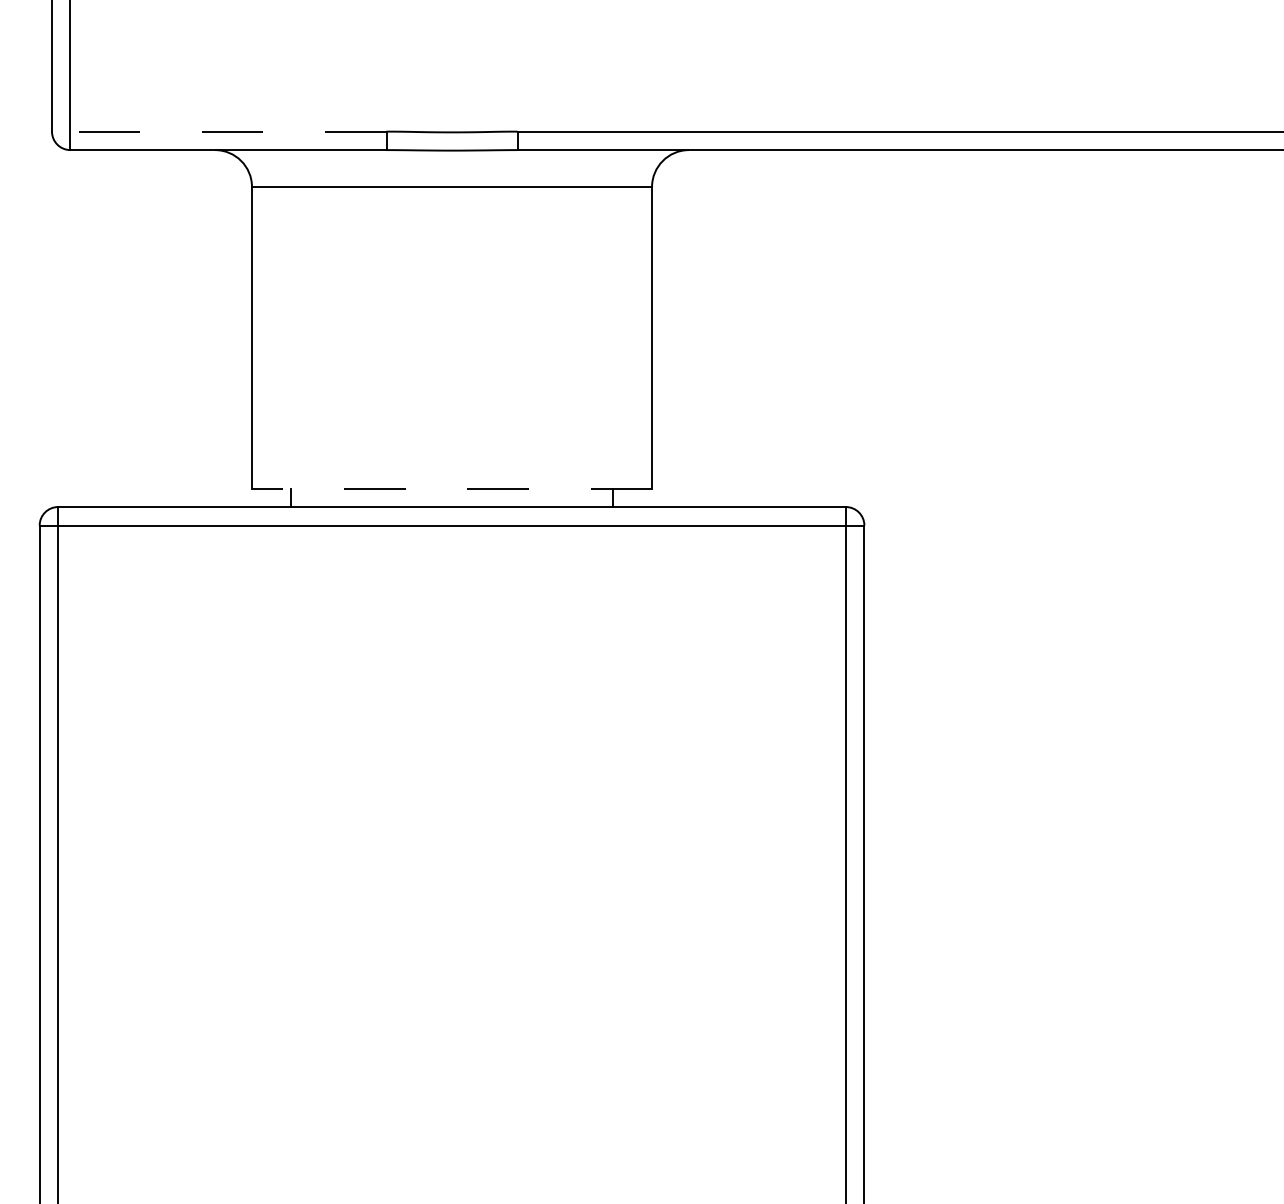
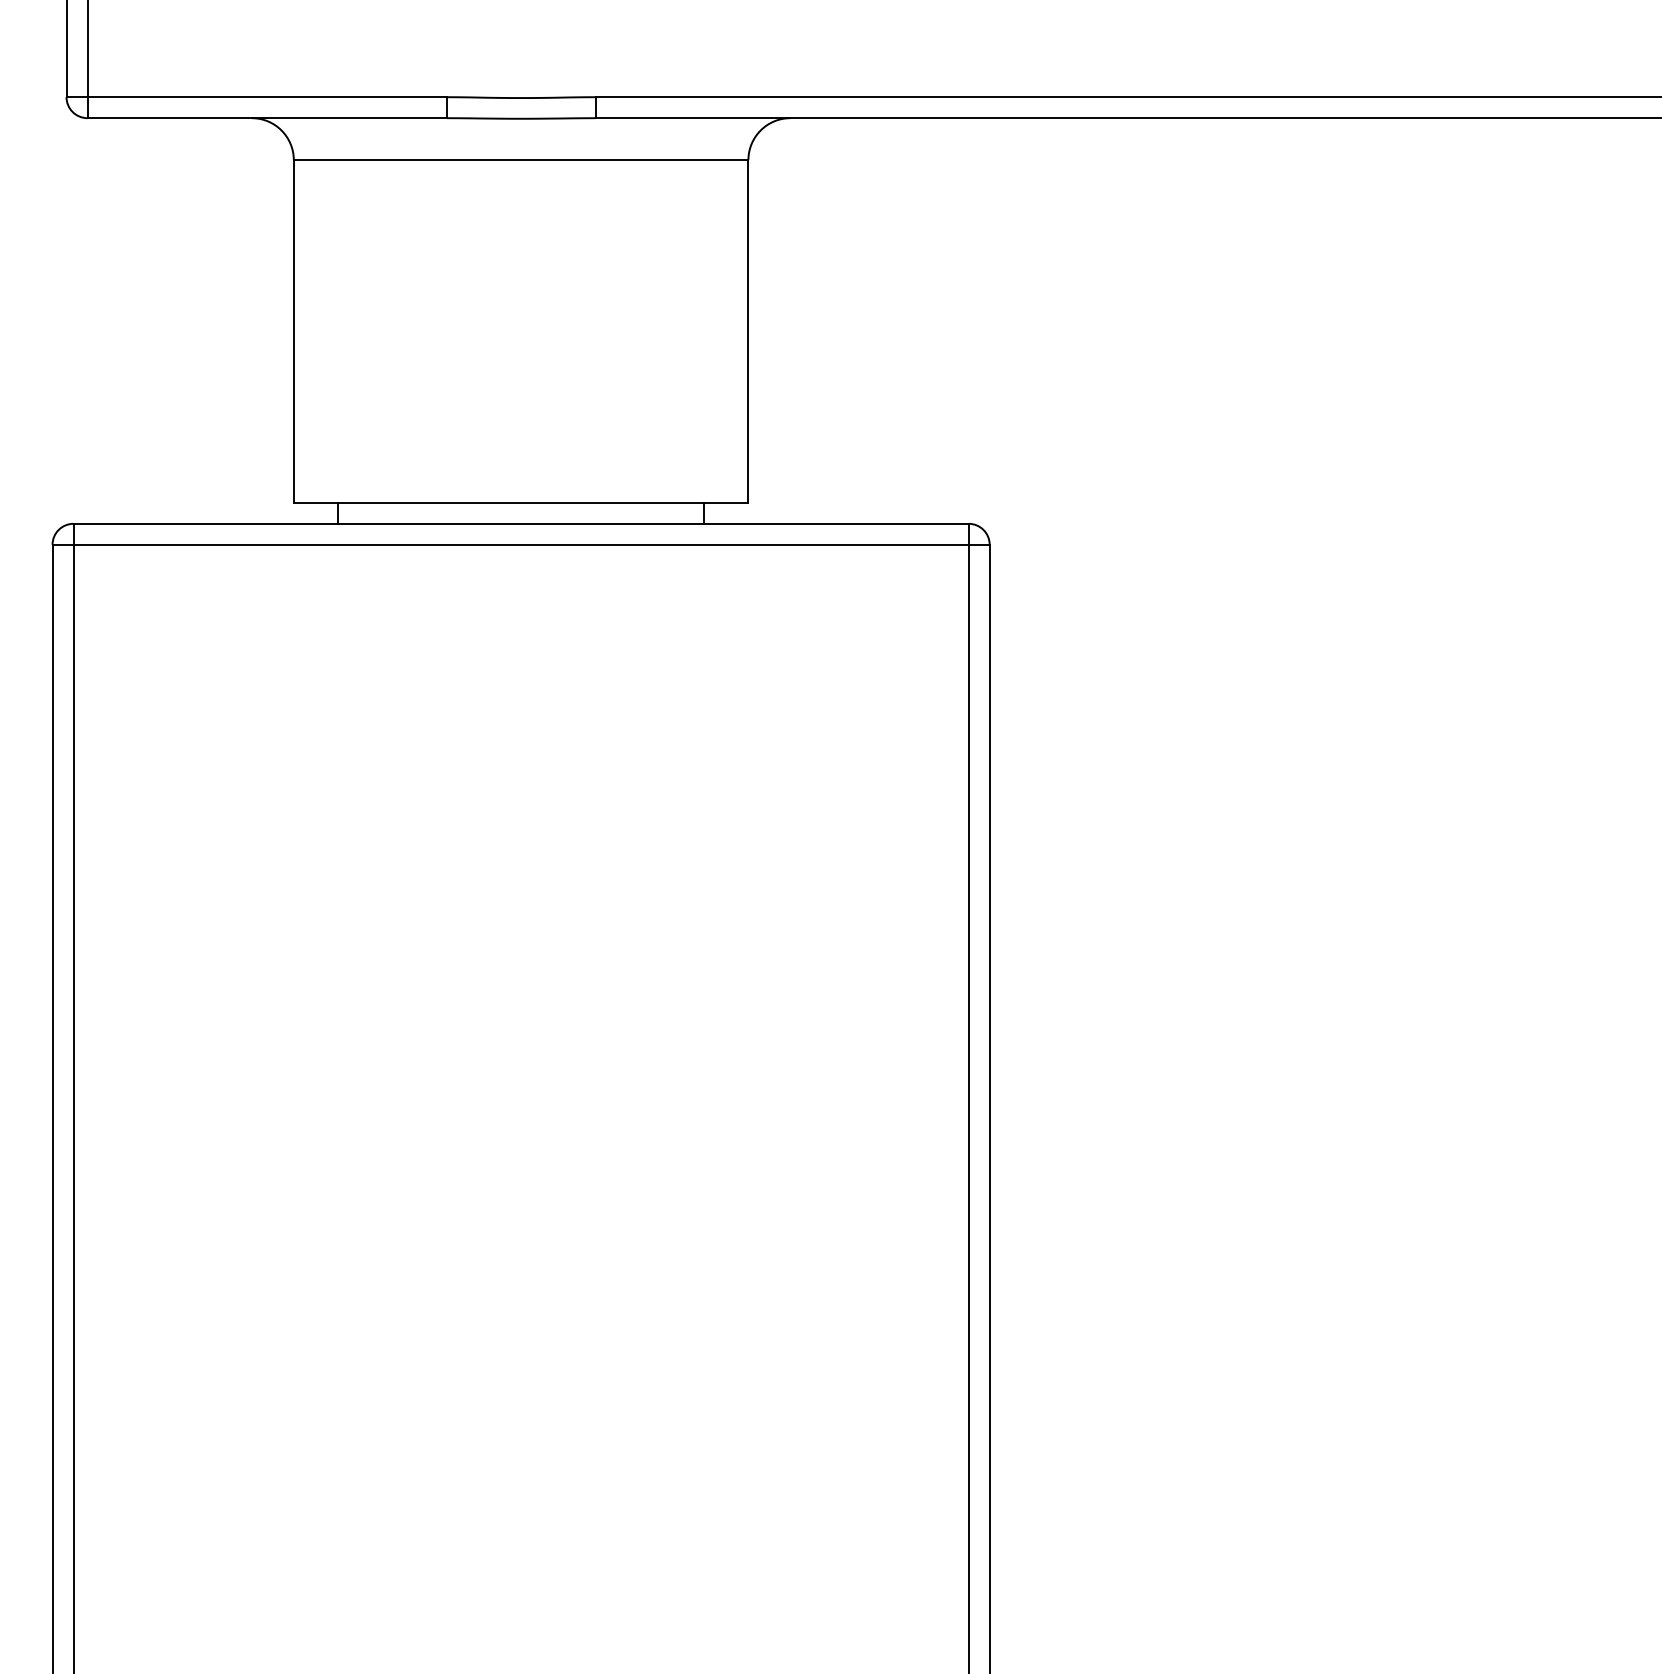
line: (219, 131) -> (256, 97), dashed -> solid
line: (451, 488) -> (520, 502), dashed -> solid

